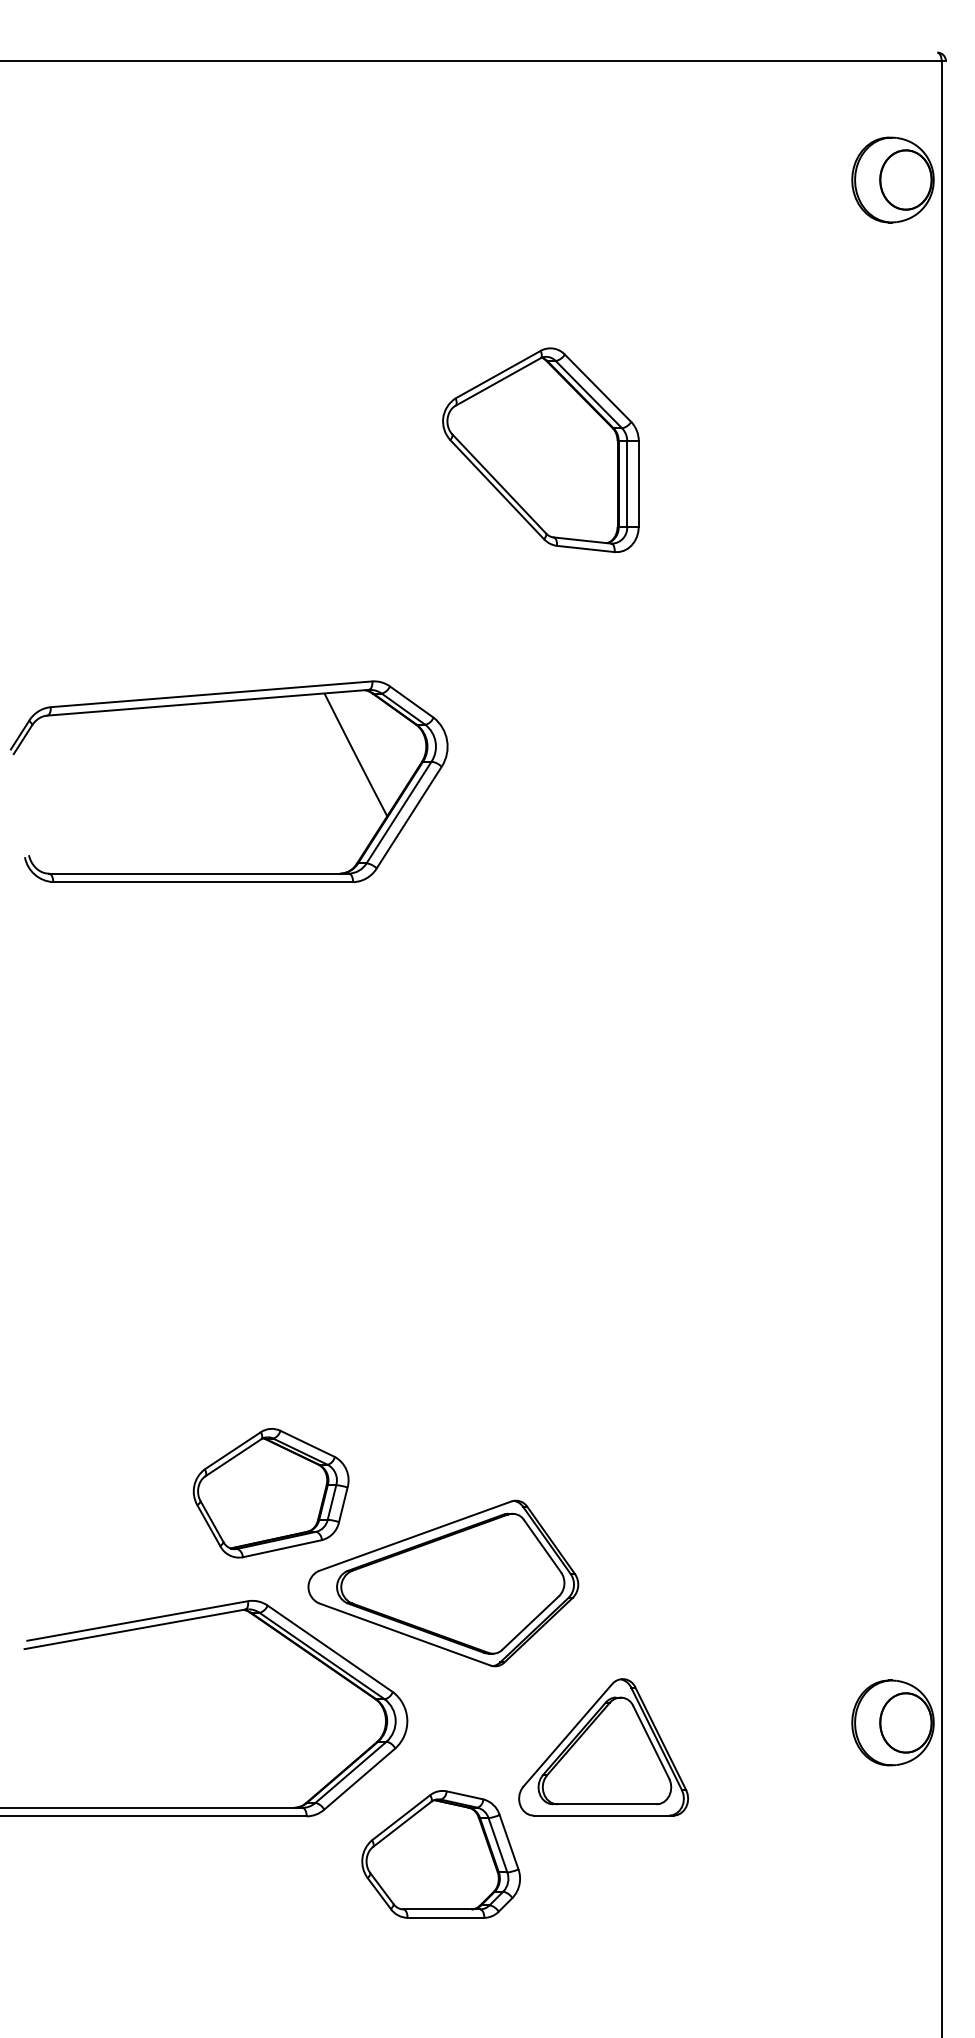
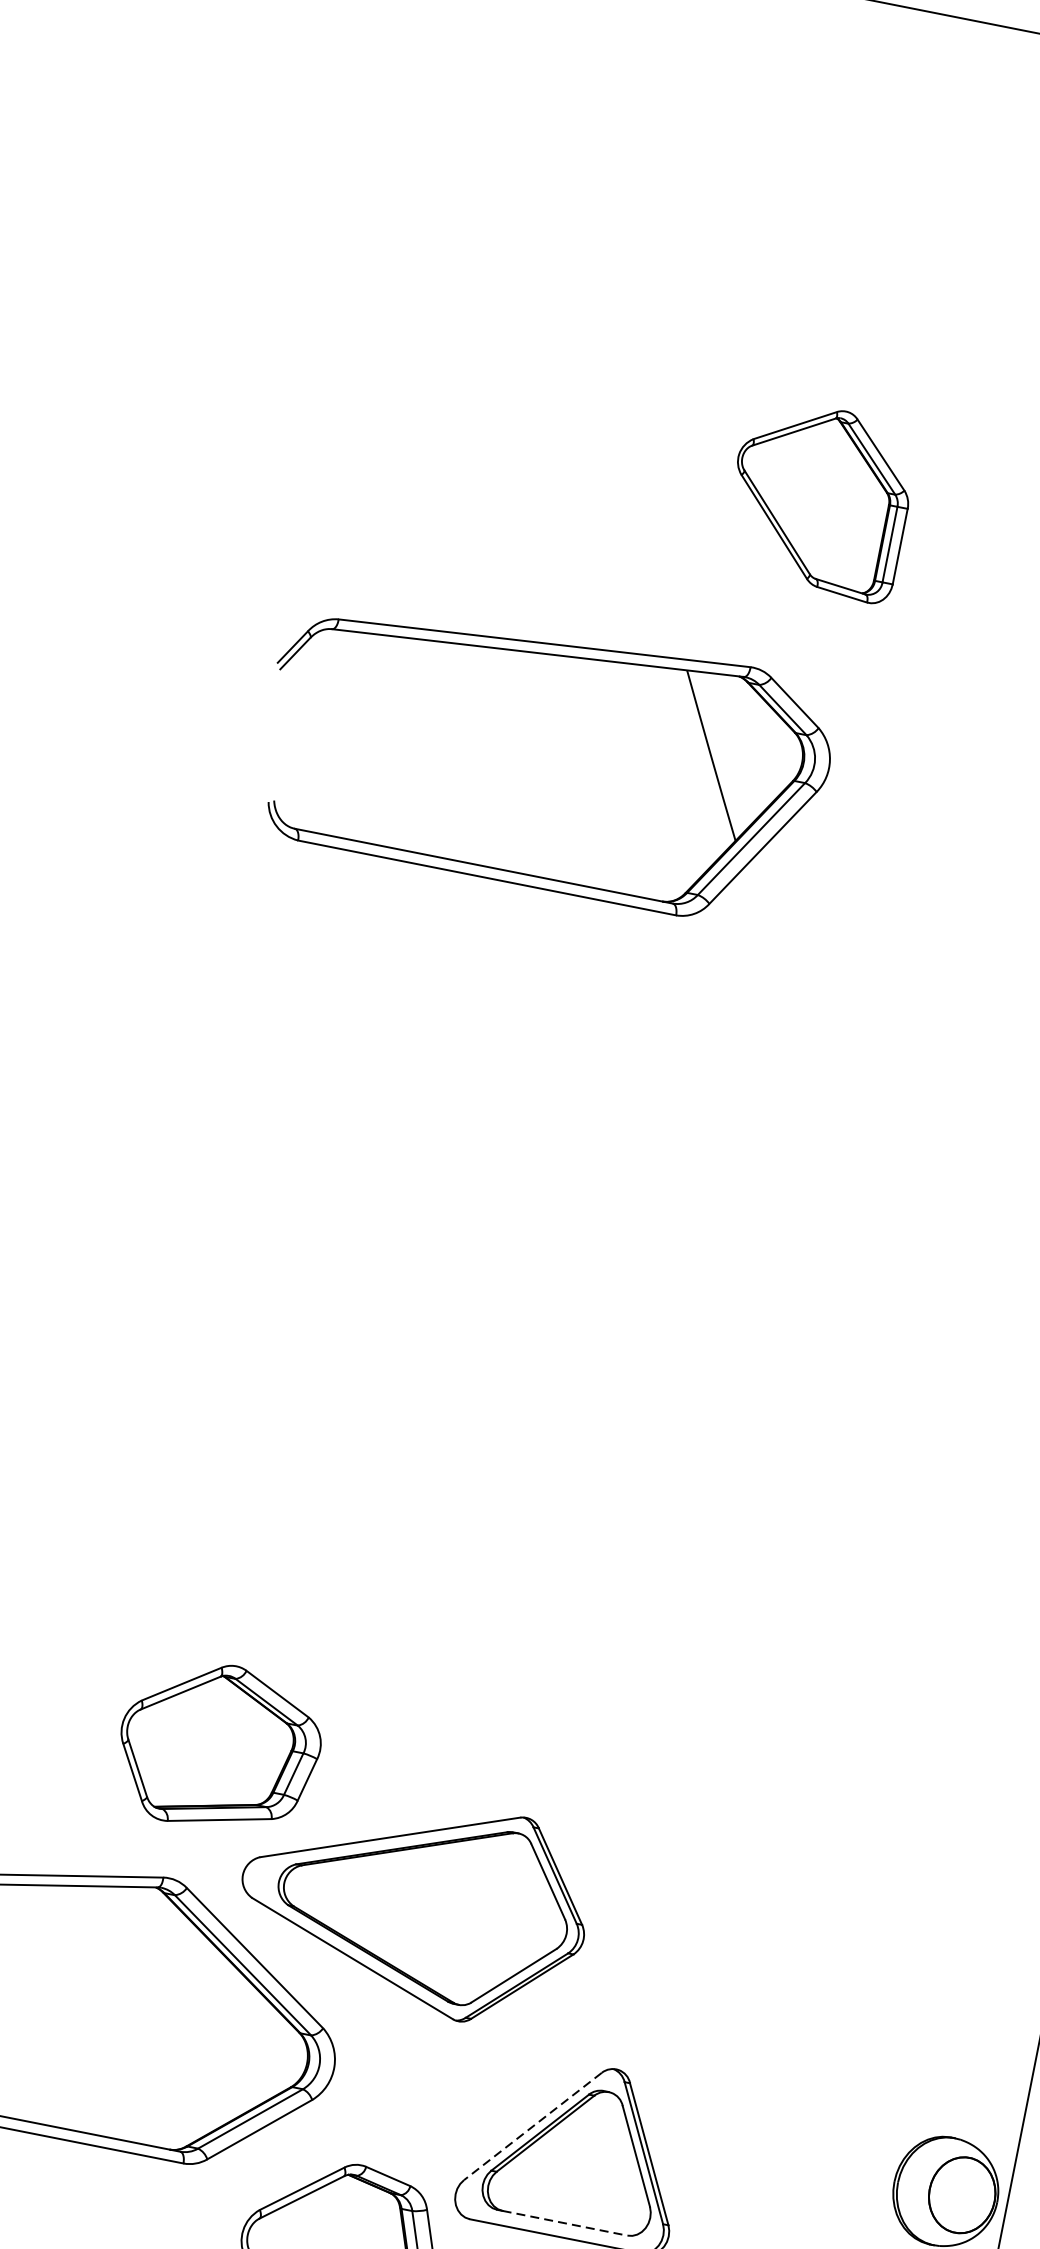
part: (540, 449) -> (819, 498), size x0.7
part: (227, 702) -> (562, 657), moved
line: (567, 1735) -> (532, 2126), solid -> dashed
line: (607, 1804) -> (565, 2223), solid -> dashed

